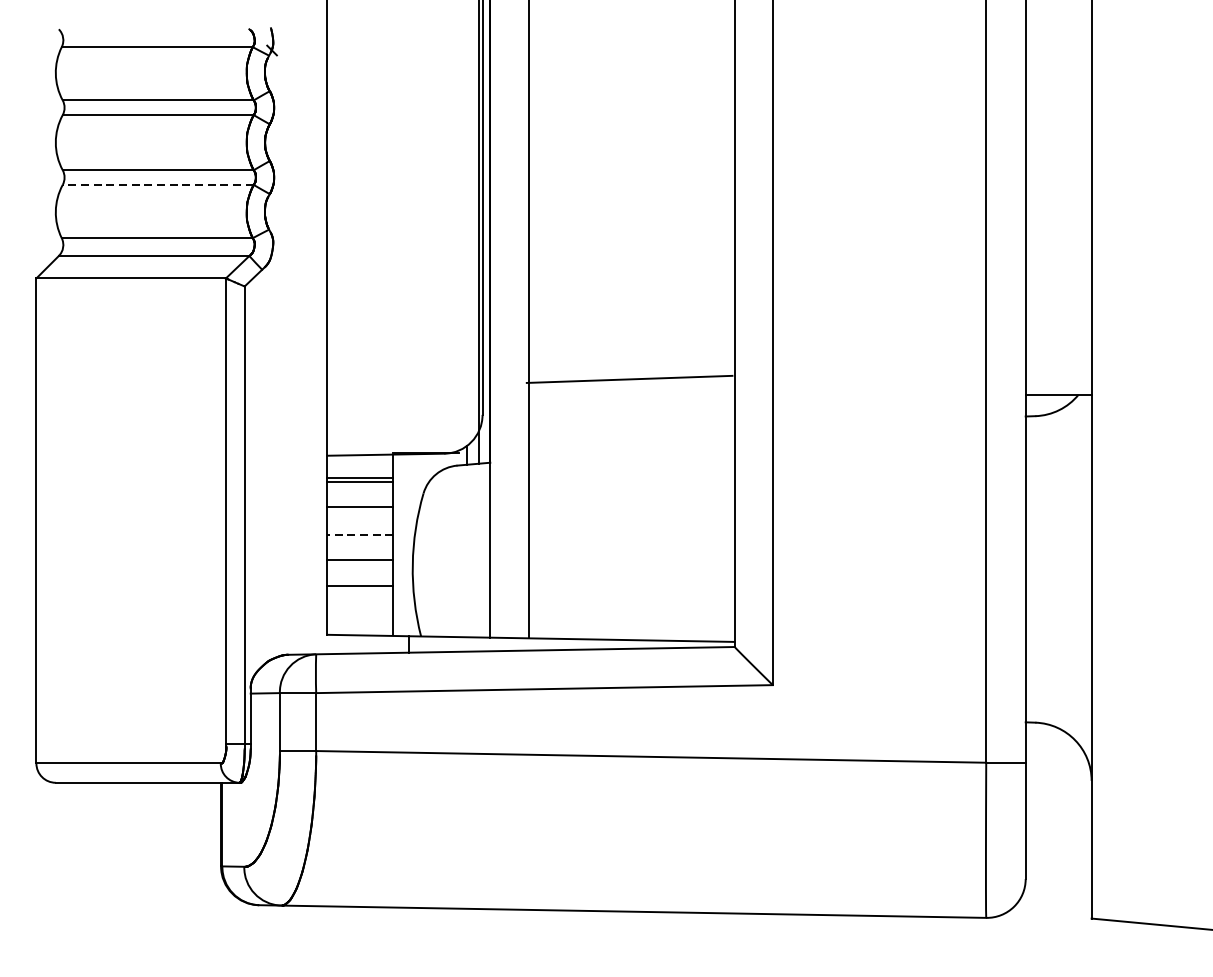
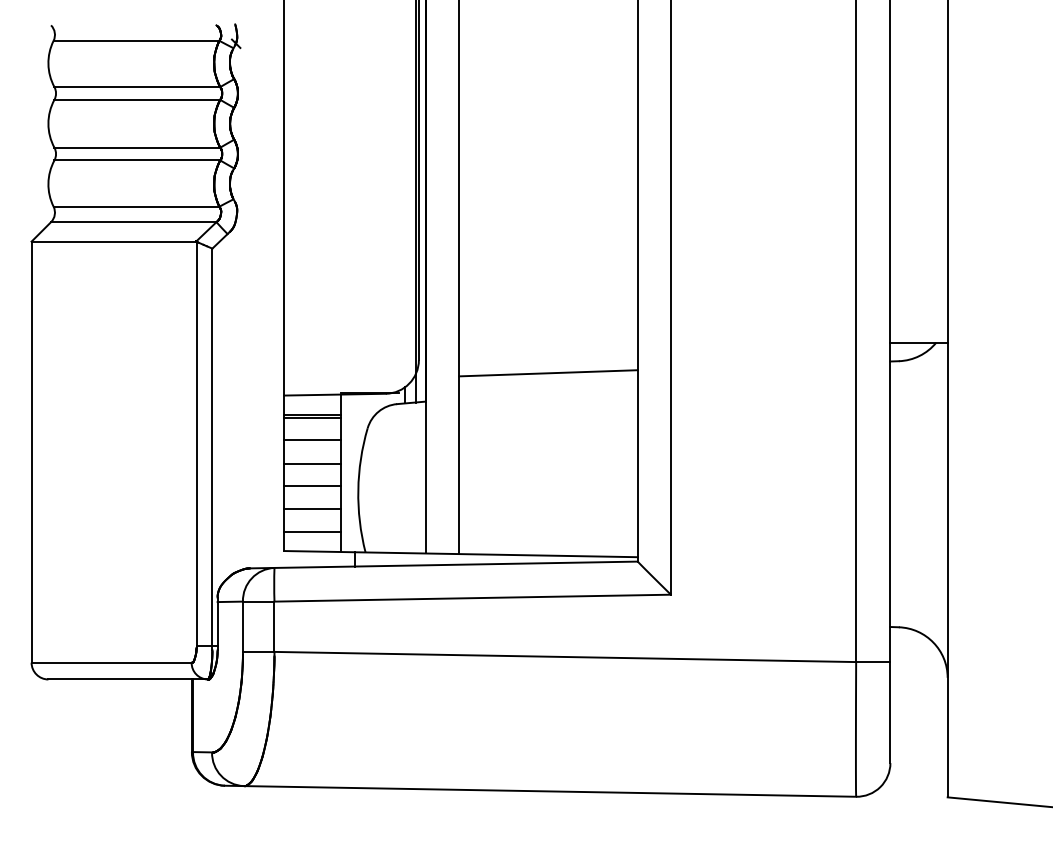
line: (158, 184) -> (137, 160), dashed -> solid
line: (629, 379) -> (548, 373), moved
line: (359, 535) -> (312, 464), dashed -> solid
line: (359, 612) -> (312, 531), added

